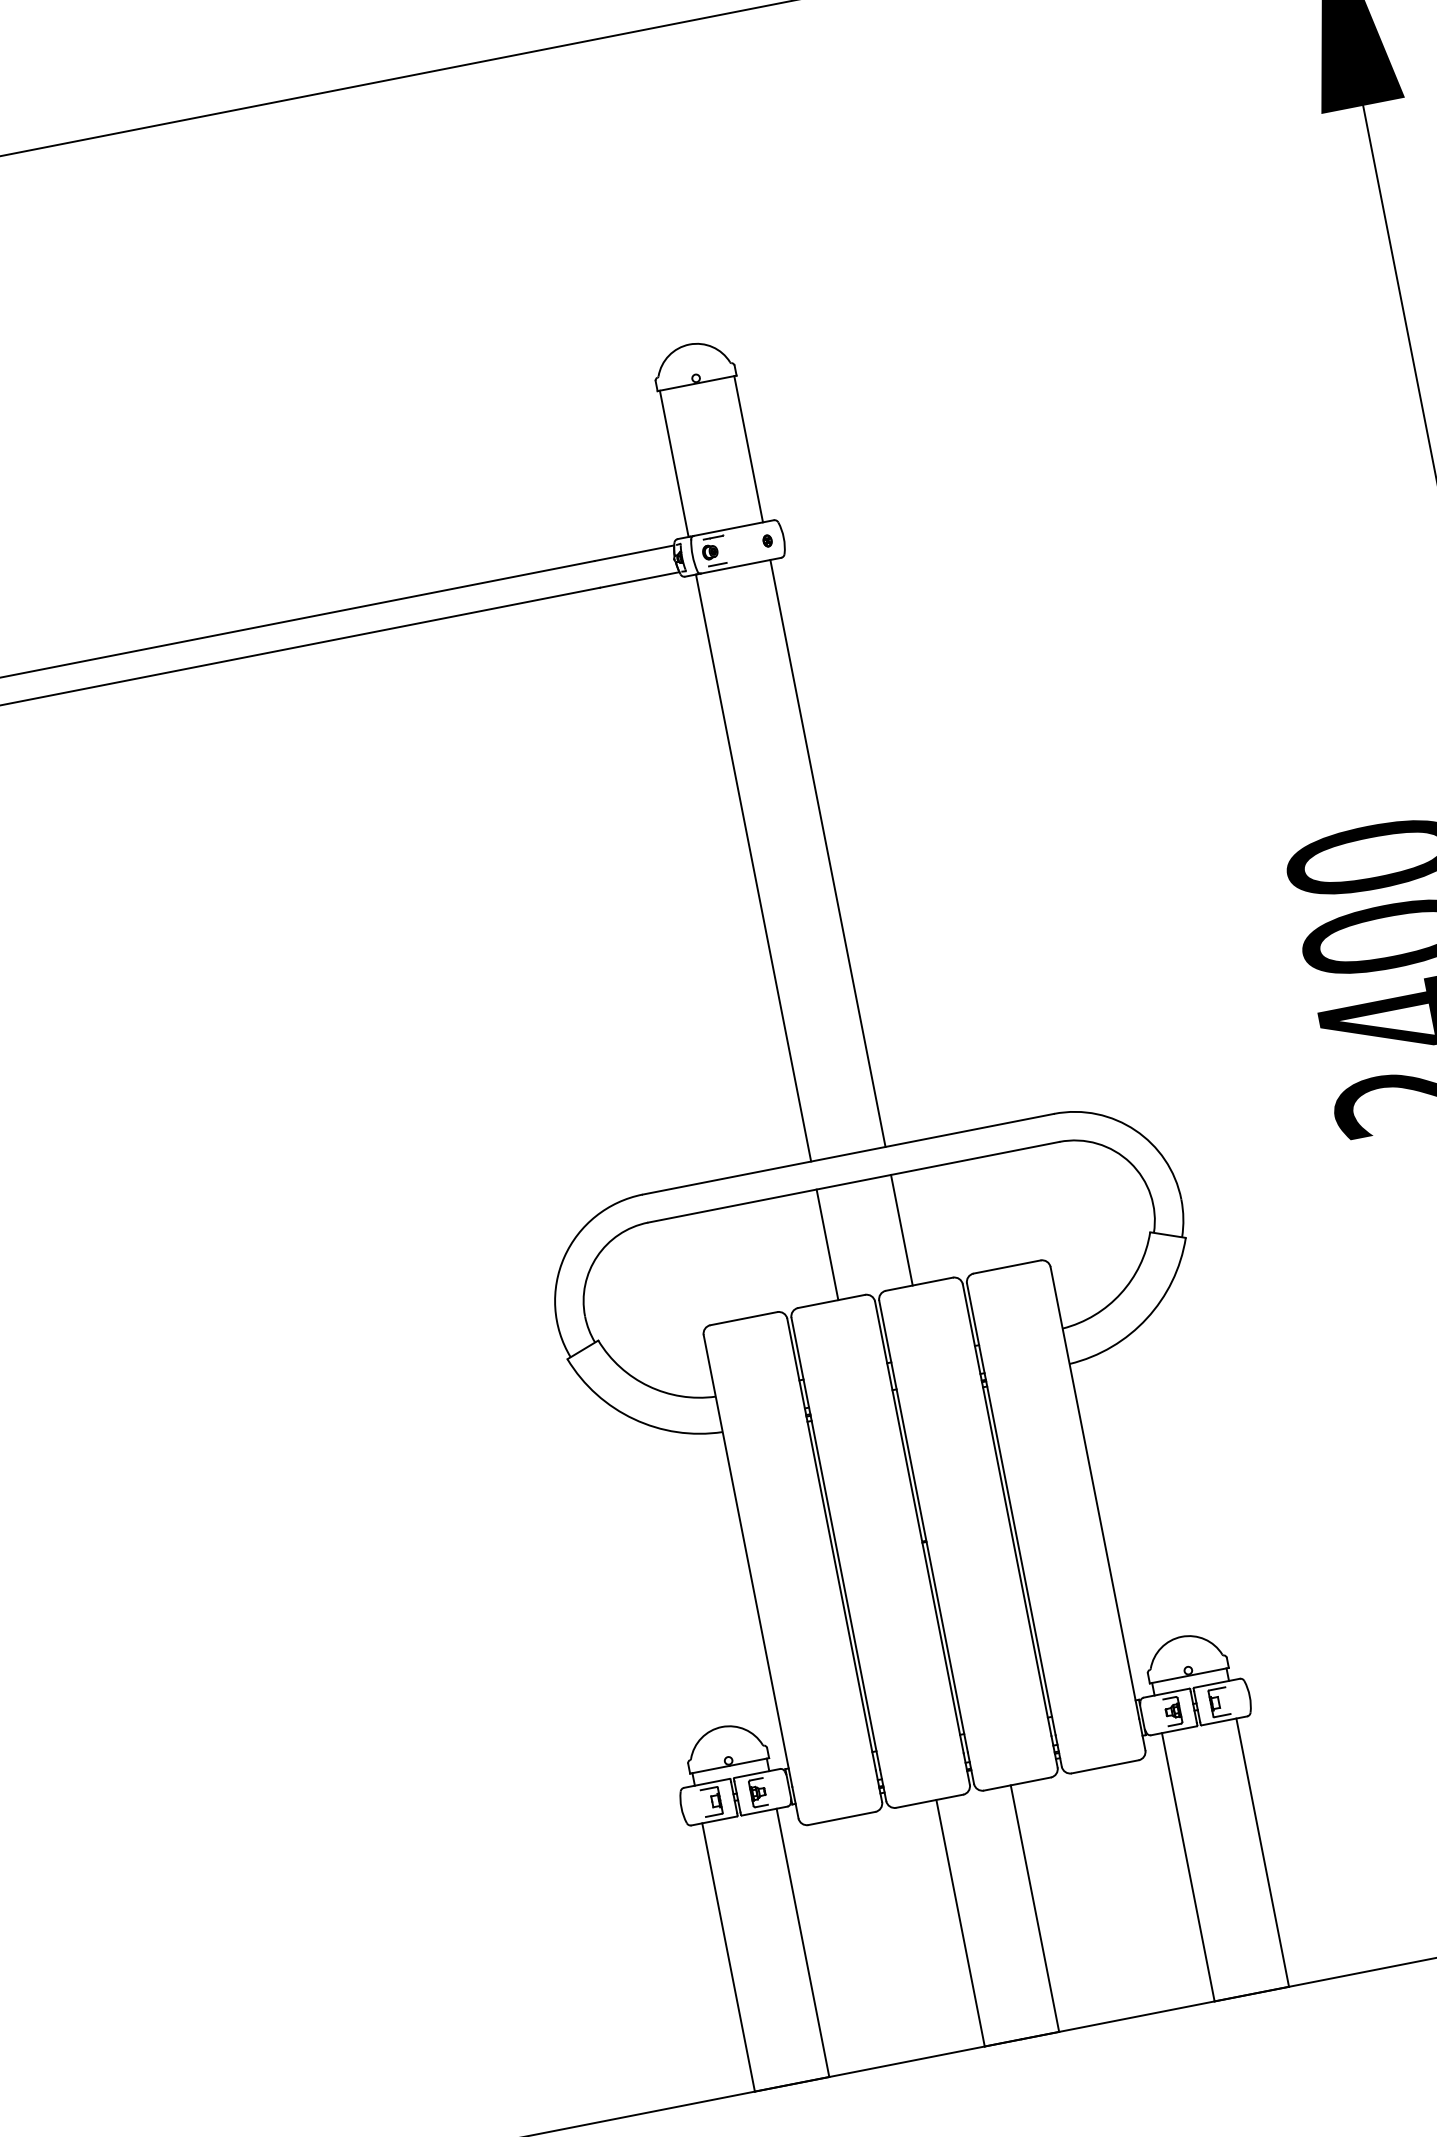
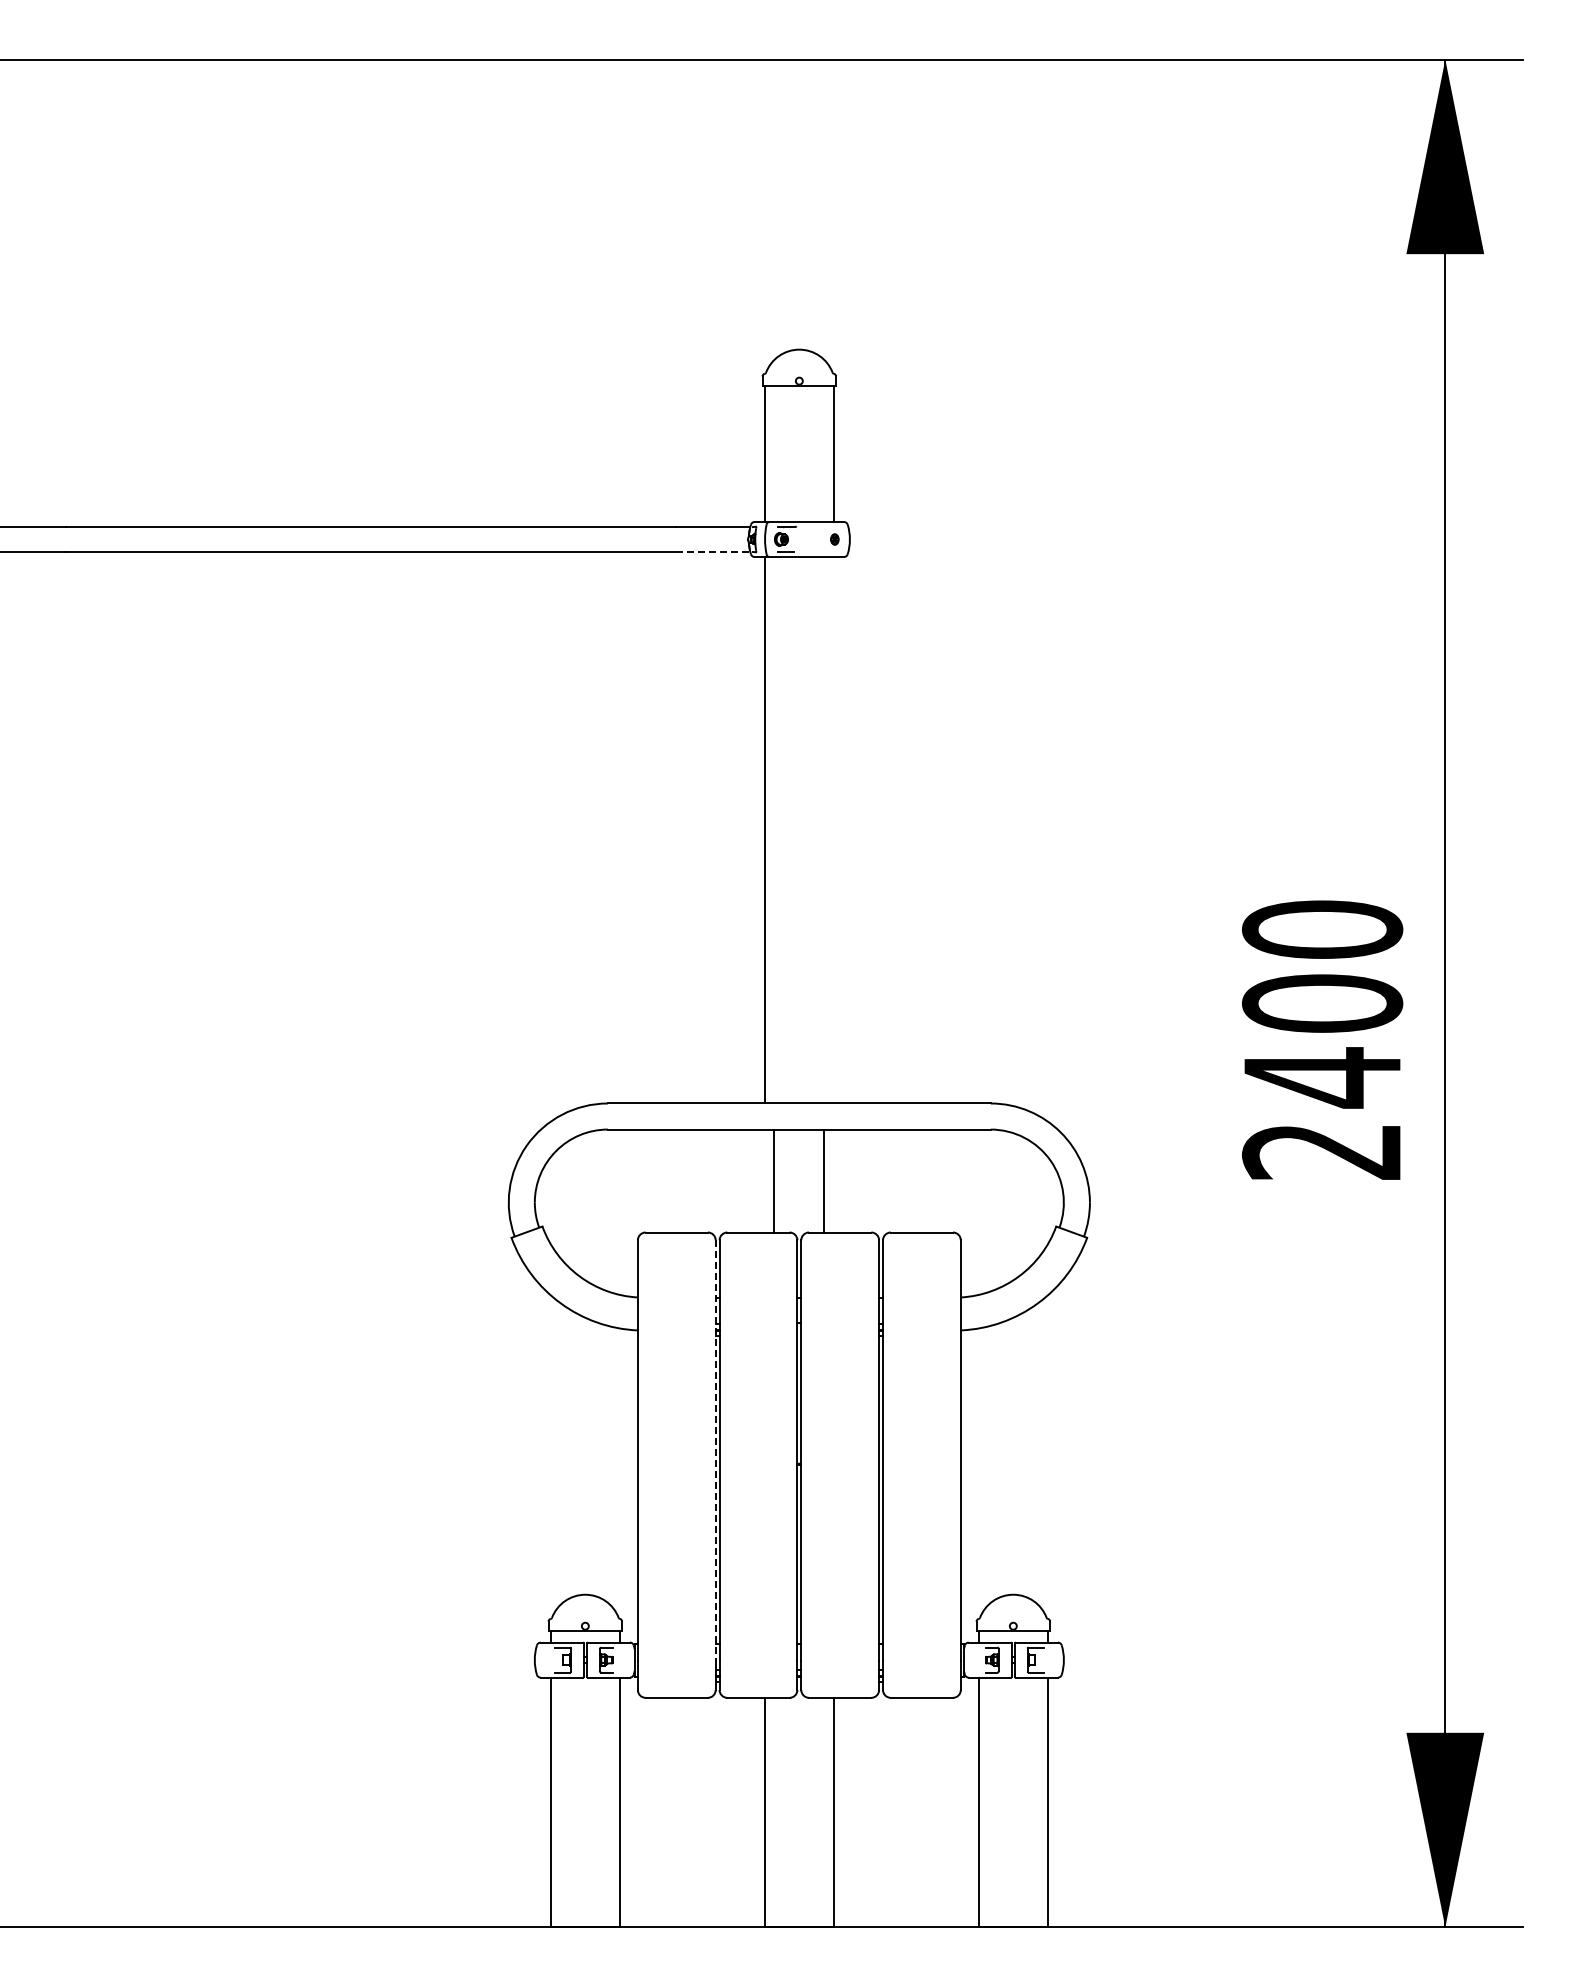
line: (639, 579) -> (713, 551), solid -> dashed
line: (827, 853) -> (833, 830), removed
line: (901, 1229) -> (773, 1180), moved
line: (827, 1244) -> (823, 1180), moved
line: (831, 1545) -> (715, 1451), solid -> dashed

